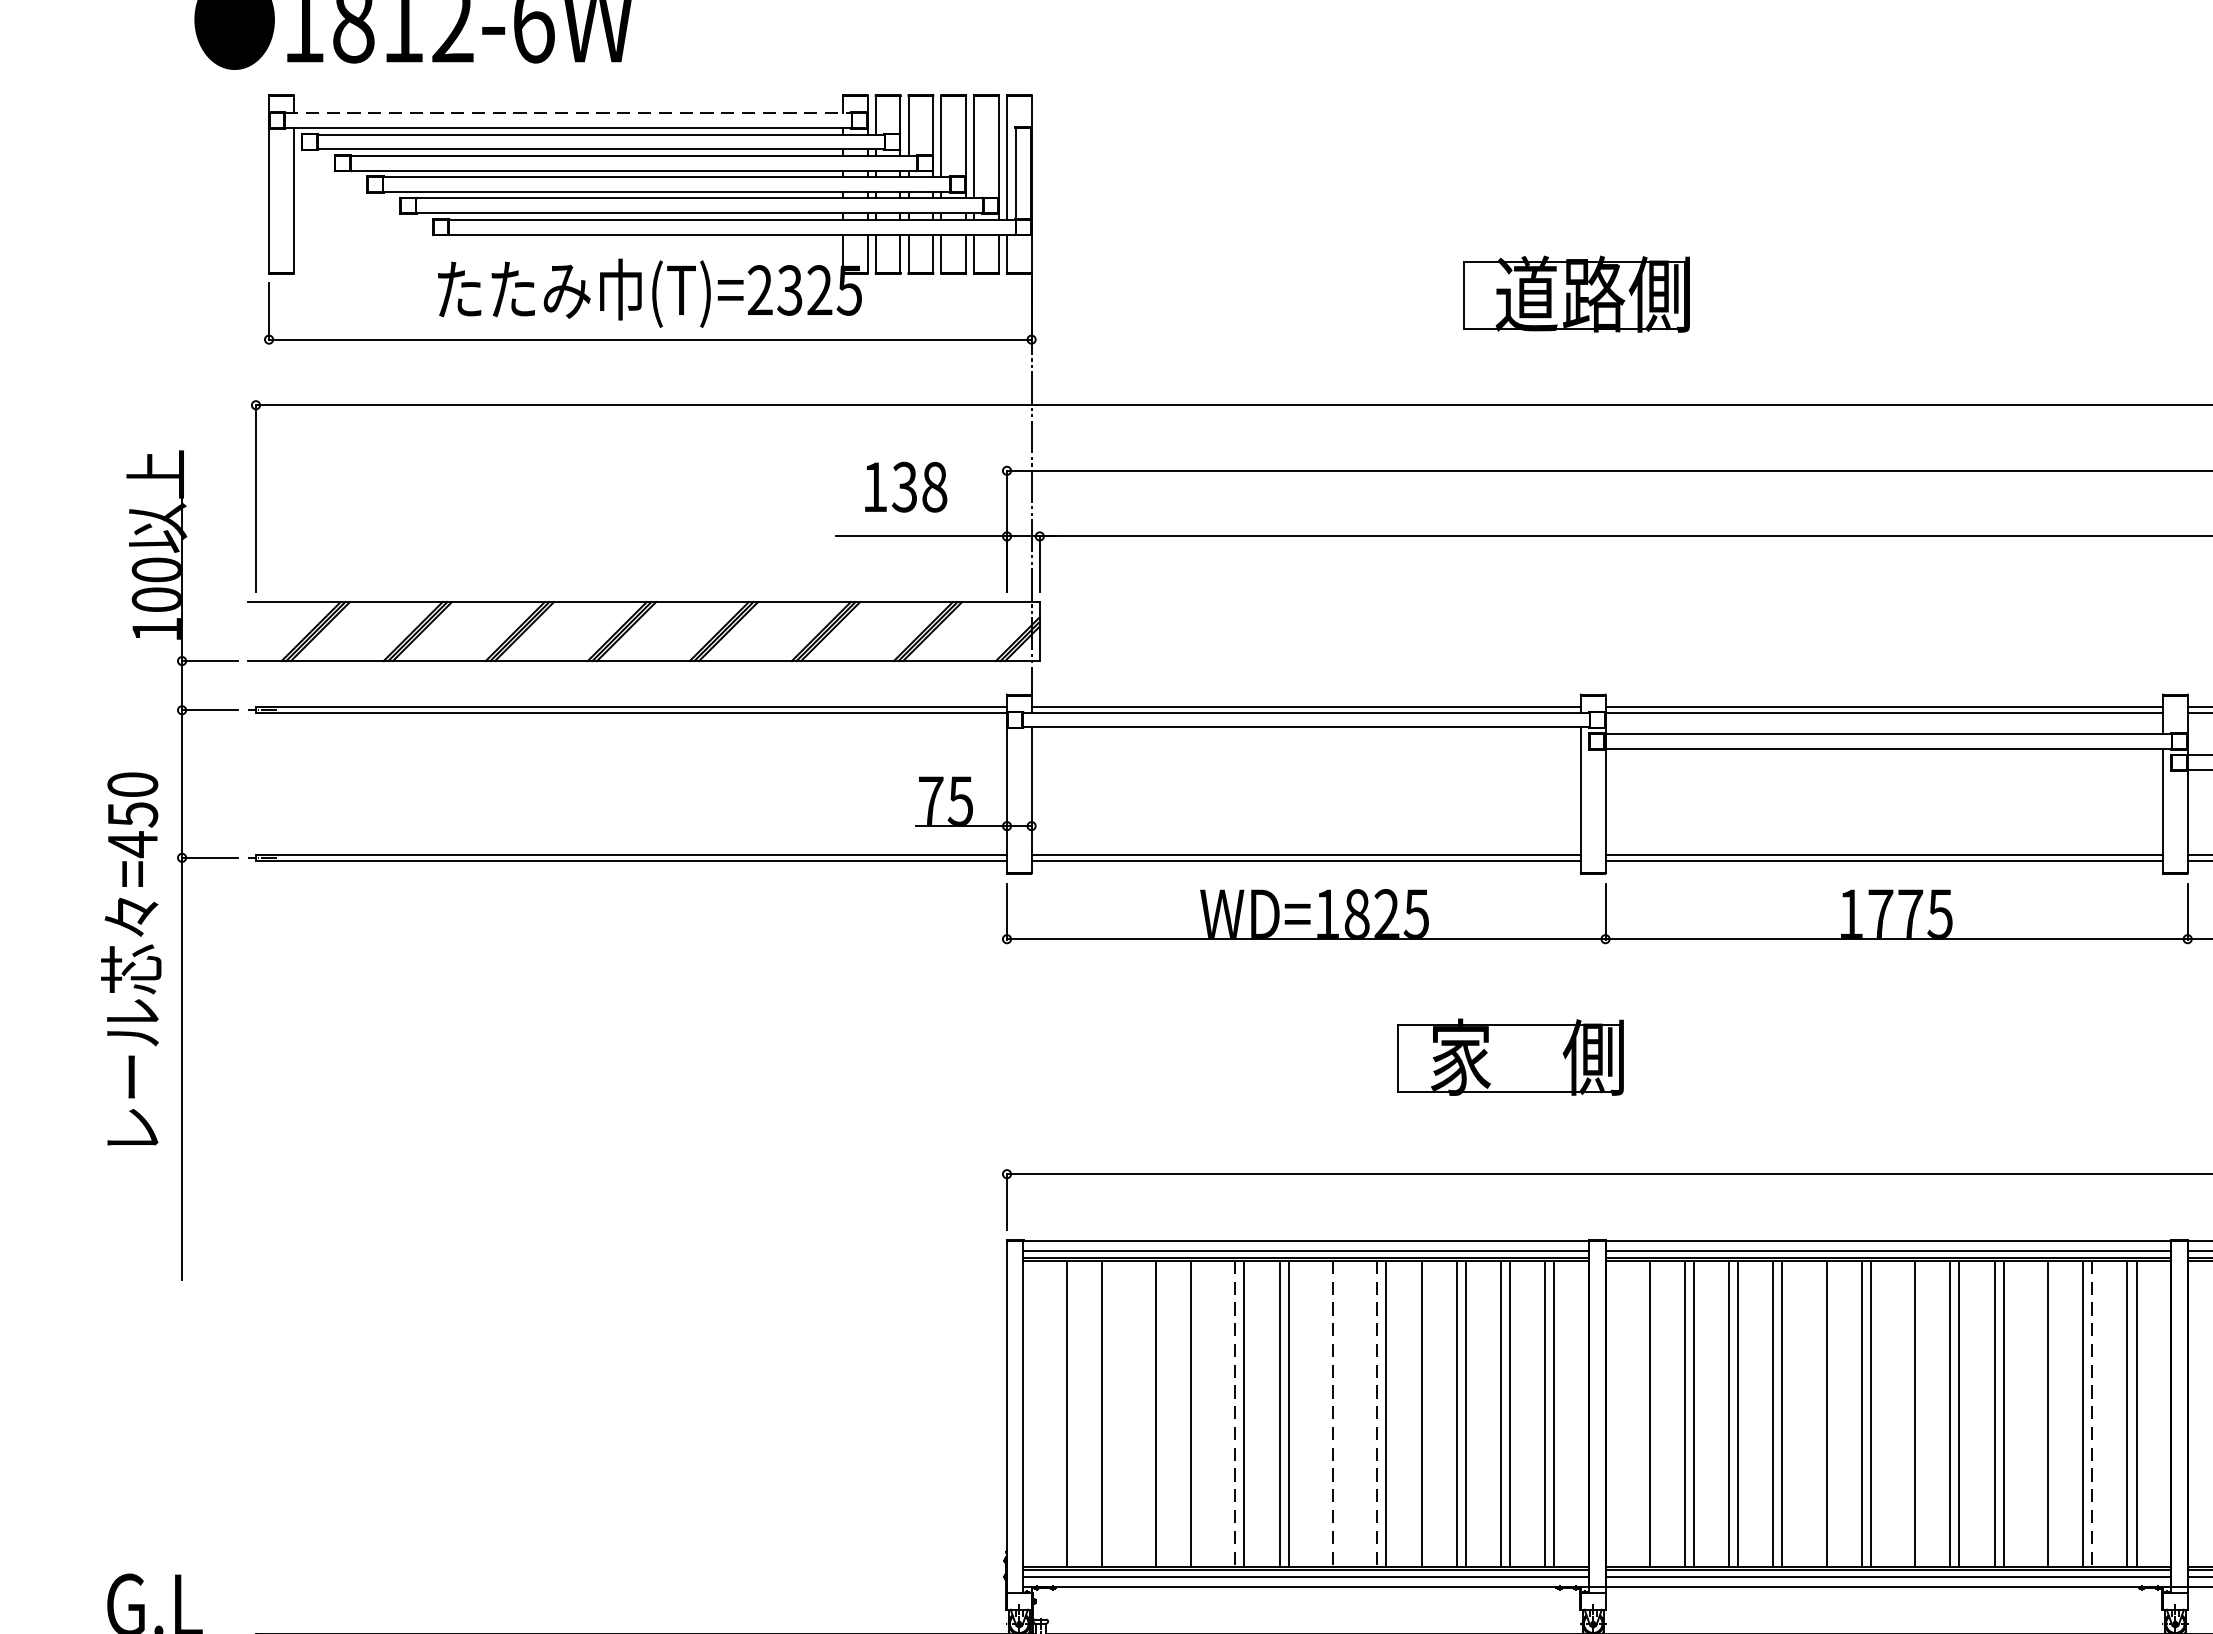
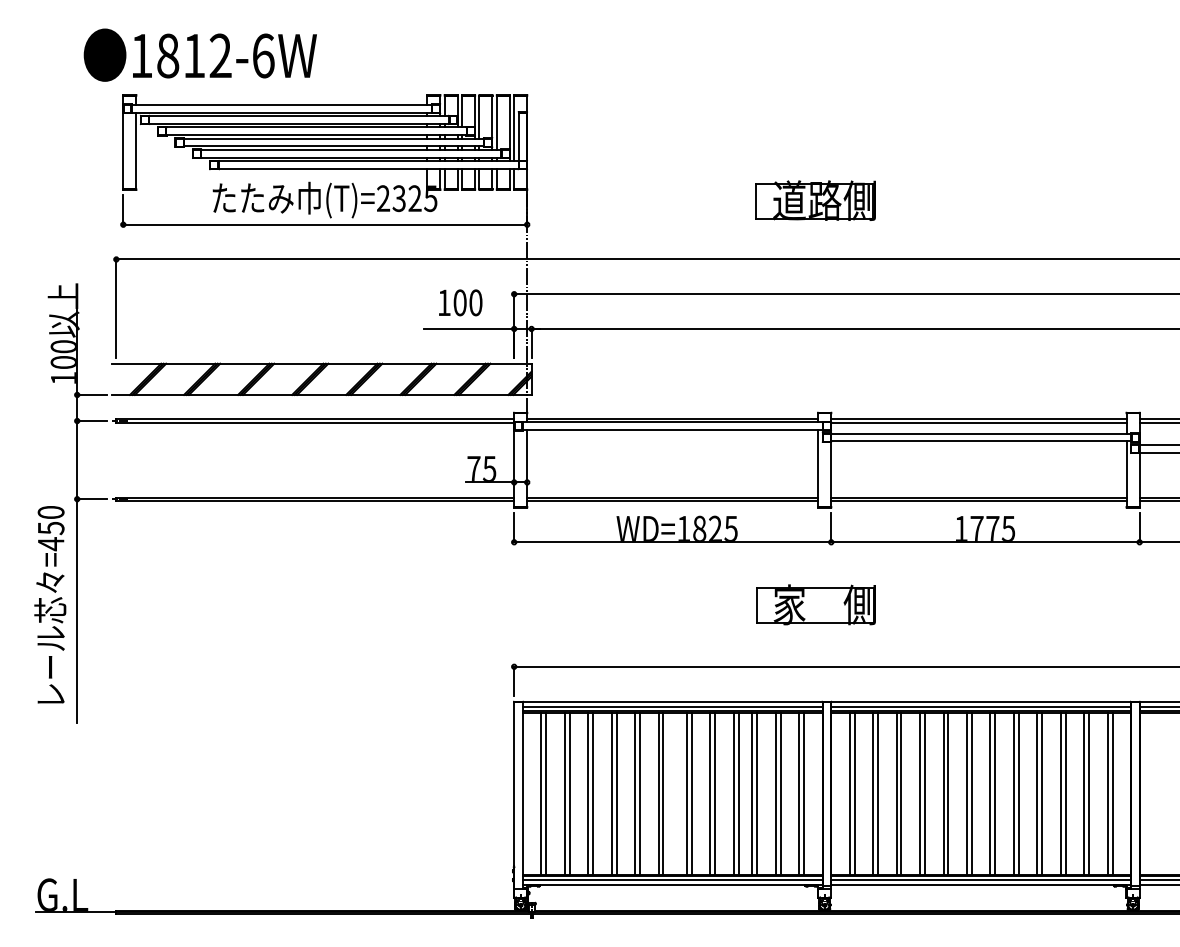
line: (569, 112) -> (282, 104), dashed -> solid
text: (918, 486) -> (467, 302), 138 -> 100
text: (131, 958) -> (50, 604), moved
part: (1509, 1056) -> (815, 604), moved
line: (1058, 1413) -> (541, 793), added
line: (1111, 1413) -> (569, 793), added
line: (1147, 1413) -> (588, 793), added
line: (1200, 1413) -> (616, 793), added
line: (1341, 1413) -> (691, 793), added
line: (1430, 1413) -> (738, 793), added
line: (1639, 1413) -> (849, 793), added
line: (1817, 1413) -> (943, 793), added
line: (1906, 1413) -> (990, 793), added
line: (2038, 1413) -> (1060, 793), added
line: (1235, 1415) -> (635, 794), dashed -> solid
line: (1332, 1415) -> (686, 794), dashed -> solid
line: (1377, 1415) -> (710, 794), dashed -> solid
line: (2093, 1415) -> (1089, 794), dashed -> solid

